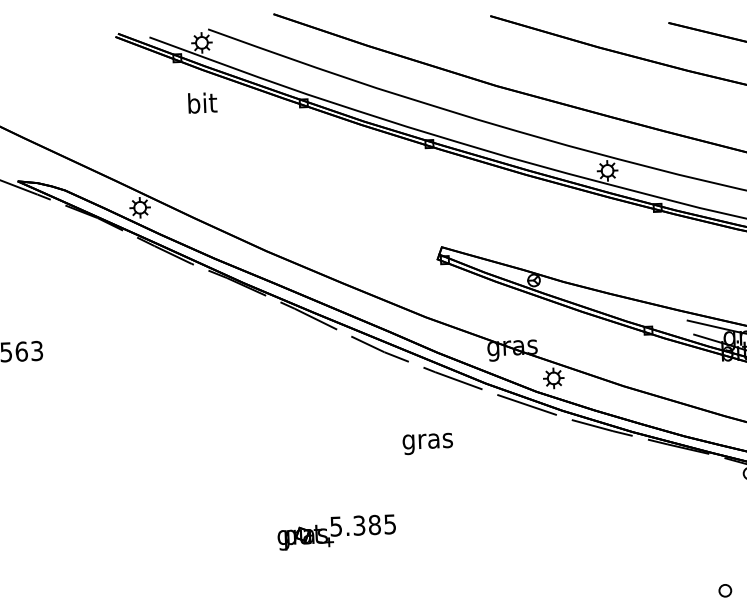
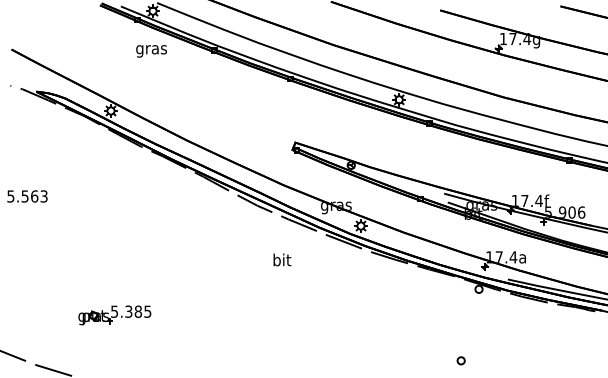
text: (201, 105) -> (151, 49), bit -> gras
text: (426, 441) -> (281, 261), gras -> bit
part: (336, 532) -> (114, 315), moved

